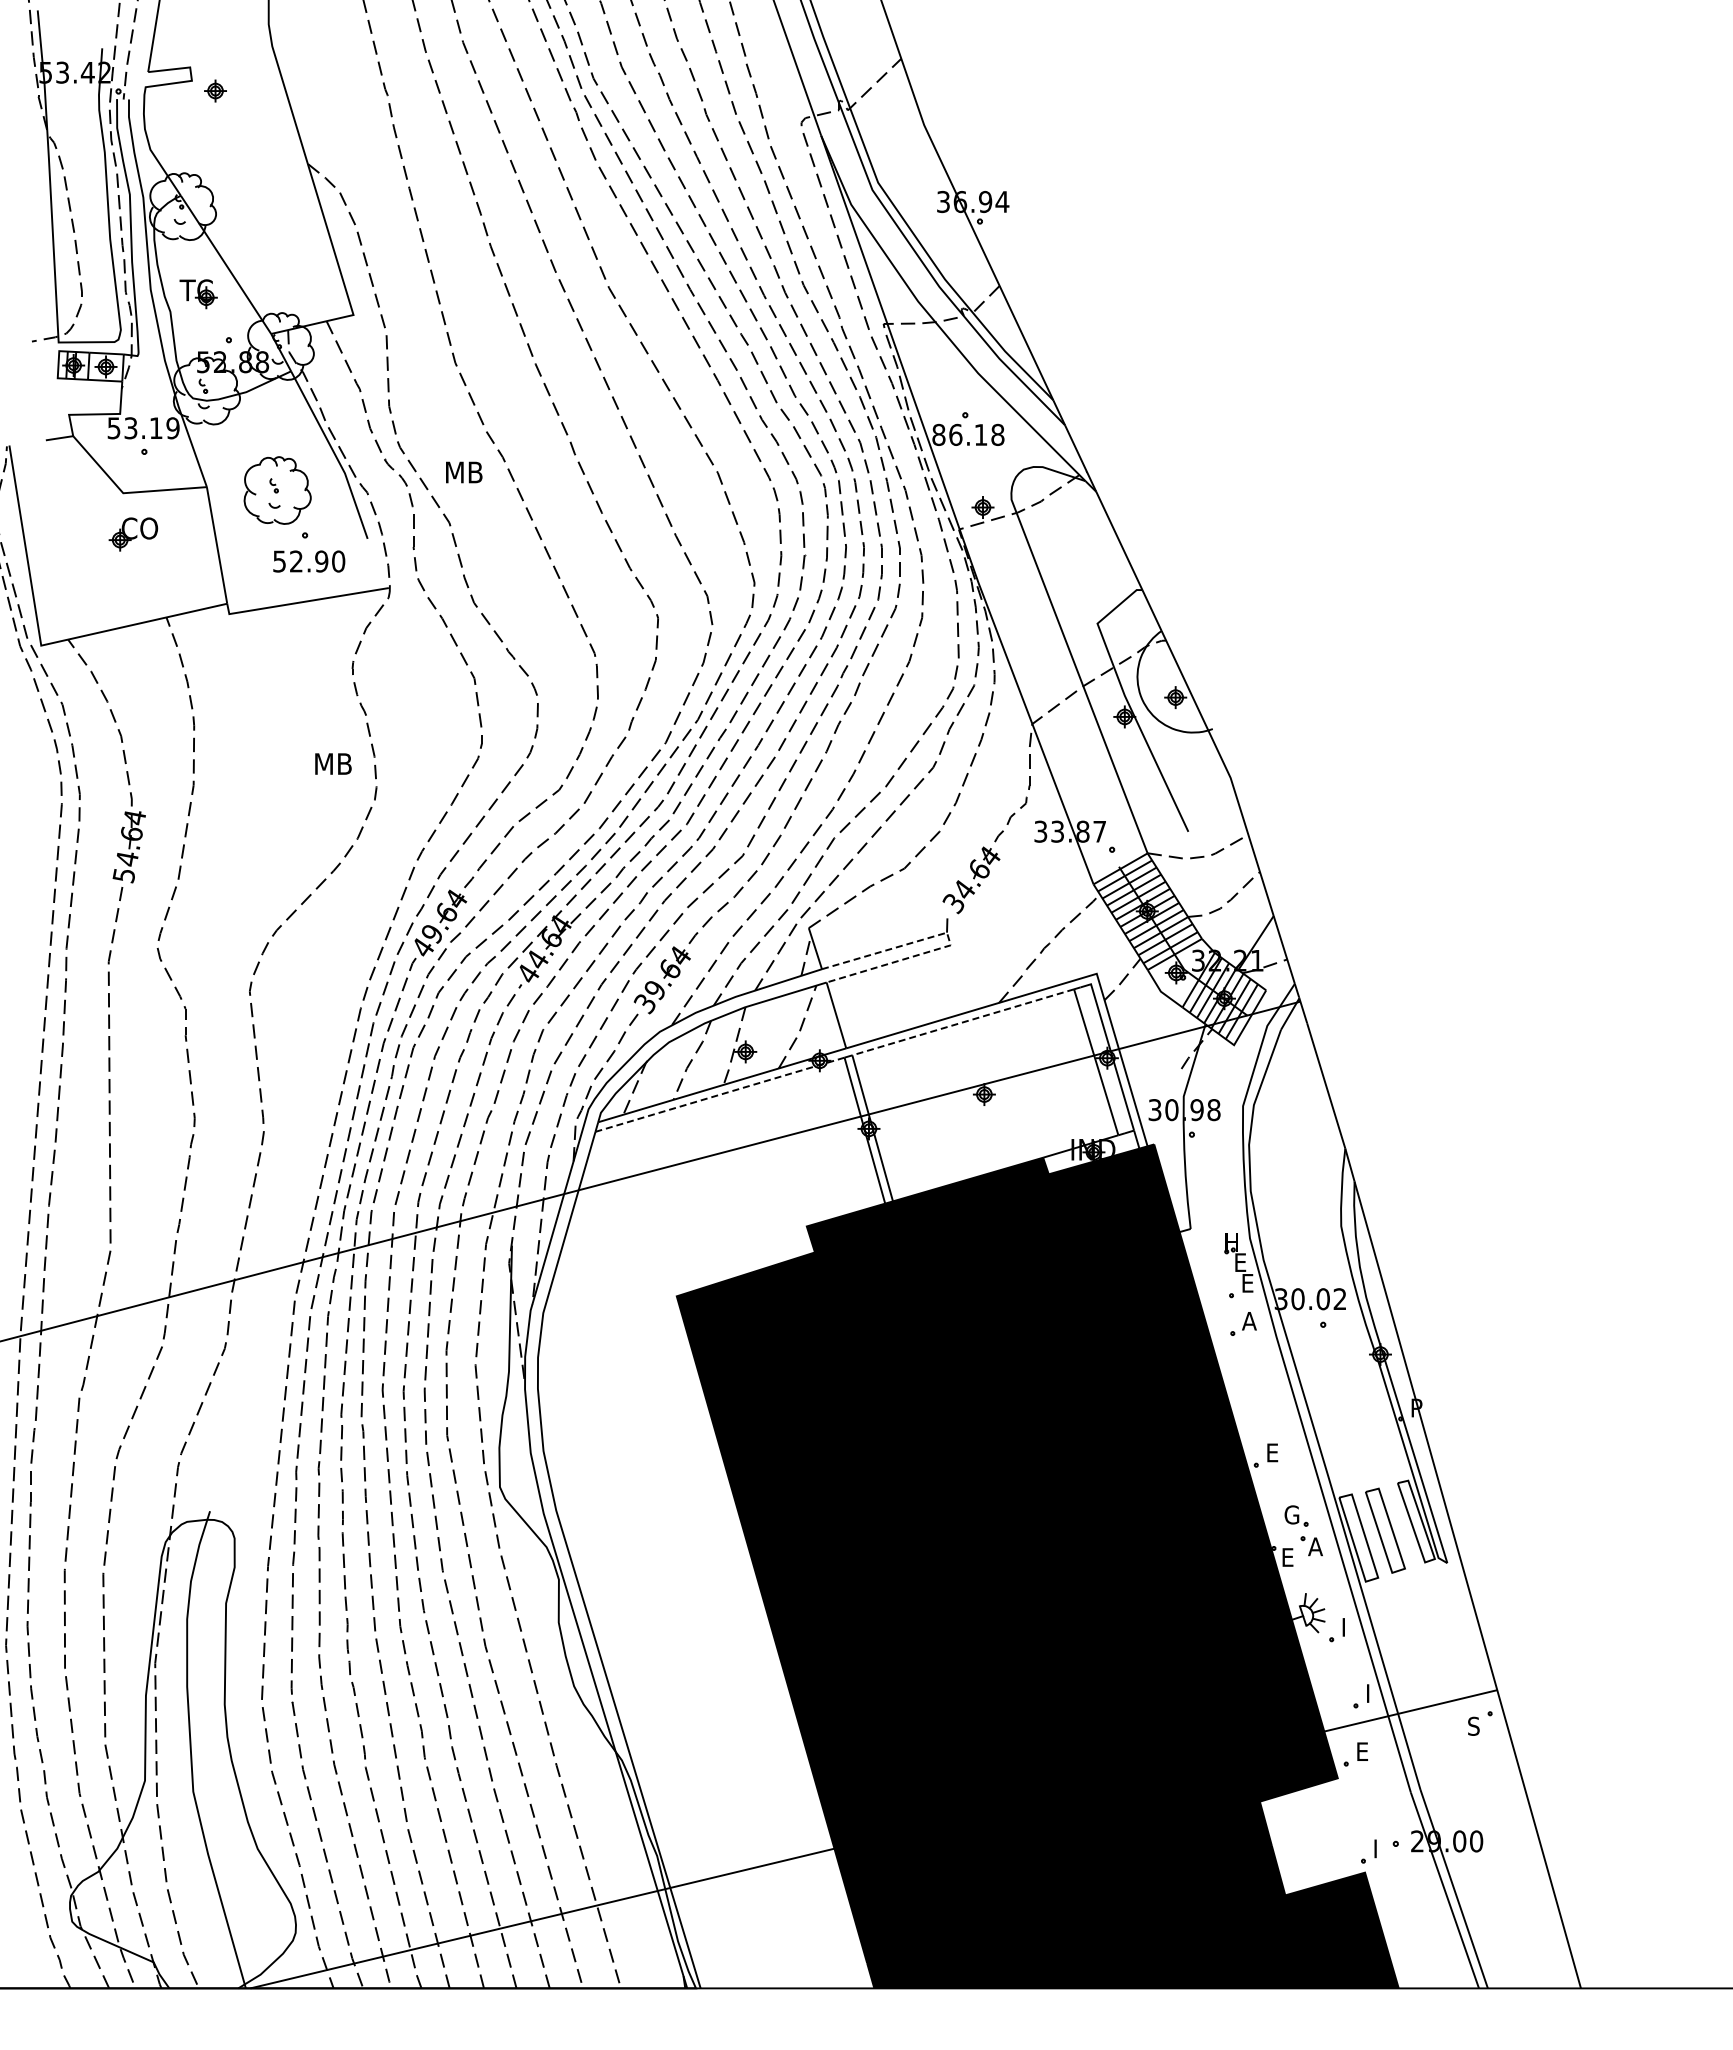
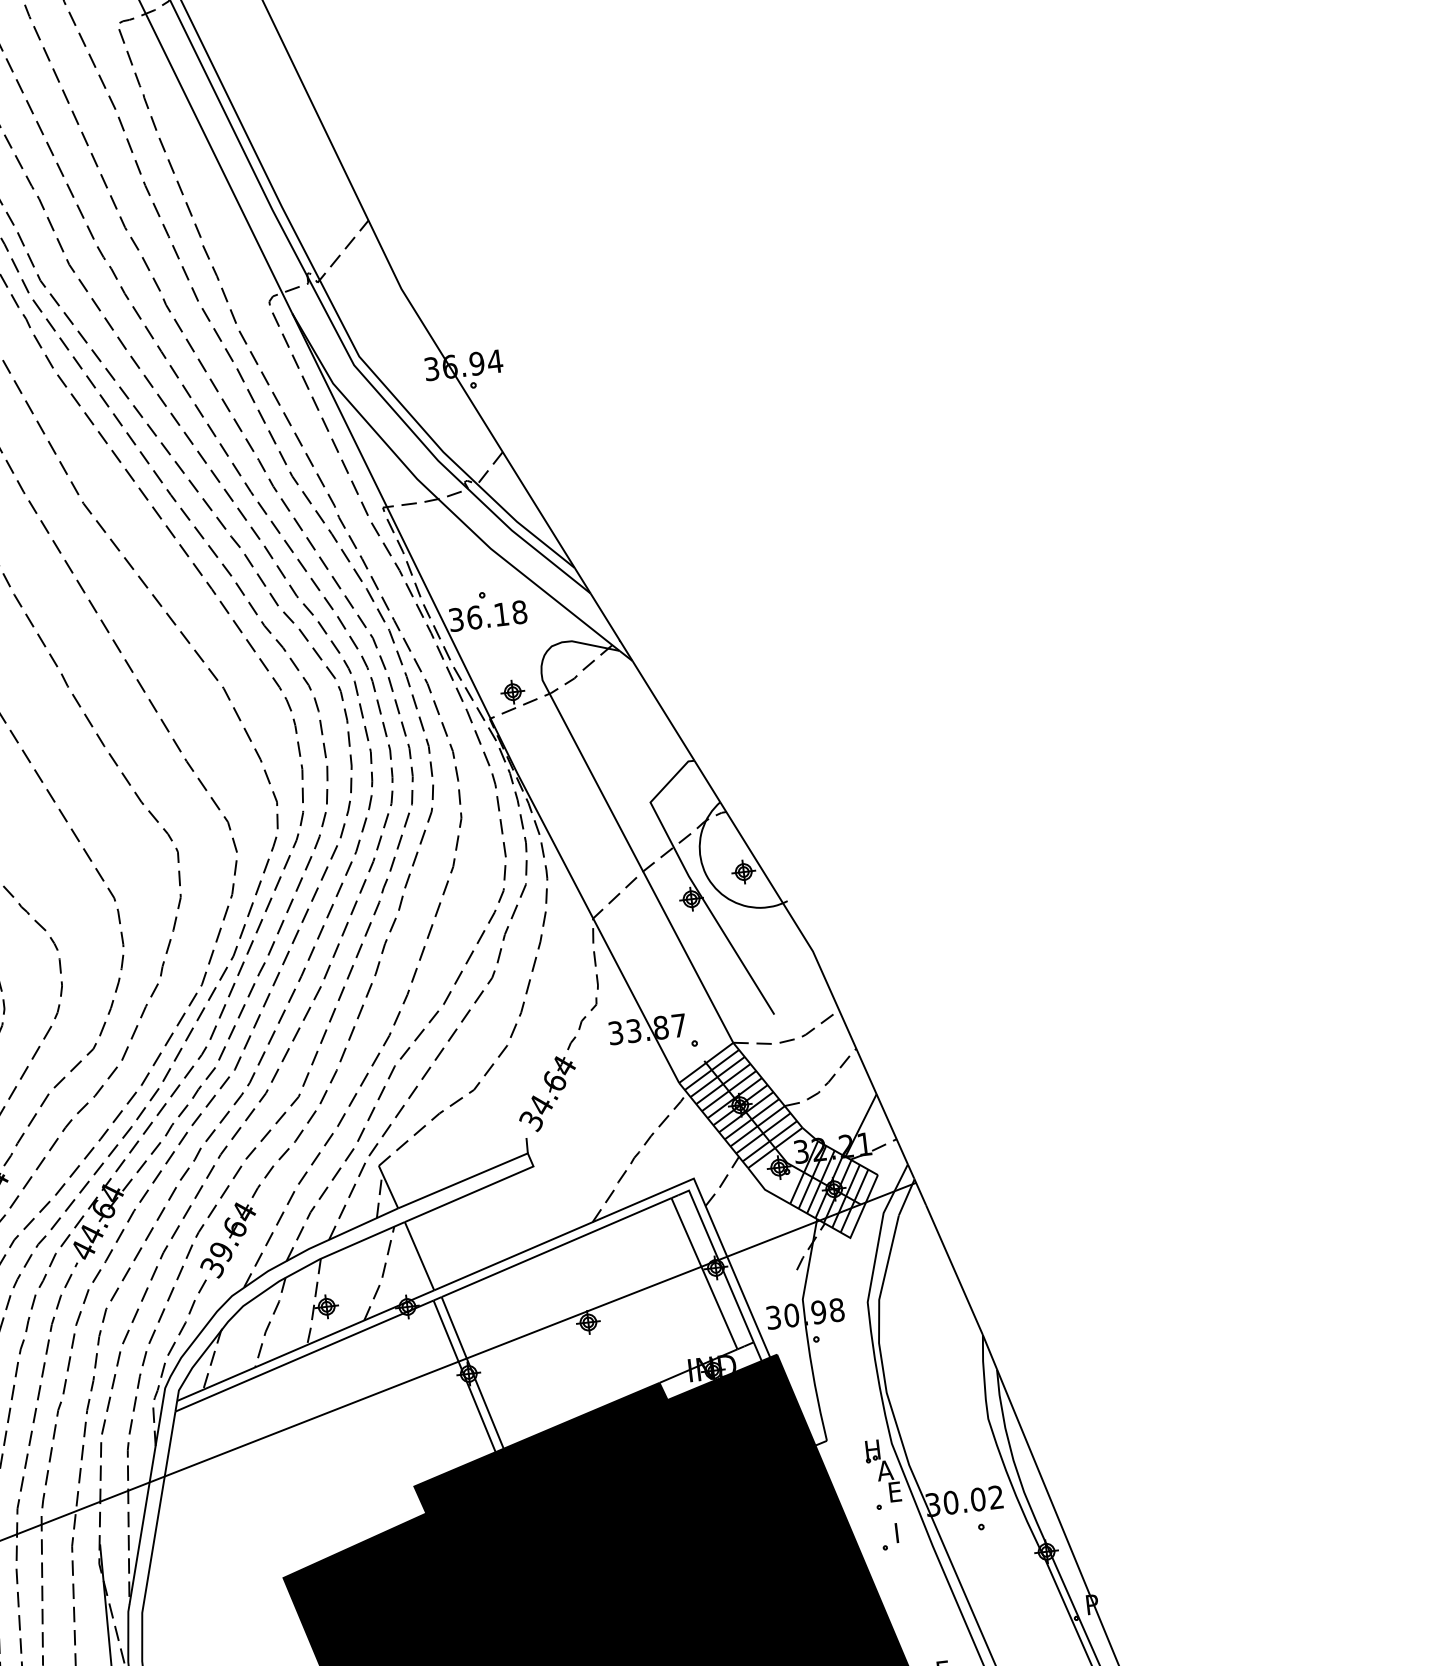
text: (938, 434) -> (455, 619), 86.18 -> 36.18
line: (948, 939) -> (530, 1160), dashed -> solid
line: (963, 1022) -> (556, 1247), dashed -> solid
line: (720, 1094) -> (304, 1355), dashed -> solid
text: (1240, 1262) -> (884, 1470), E -> A
text: (1249, 1321) -> (901, 1532), A -> I

